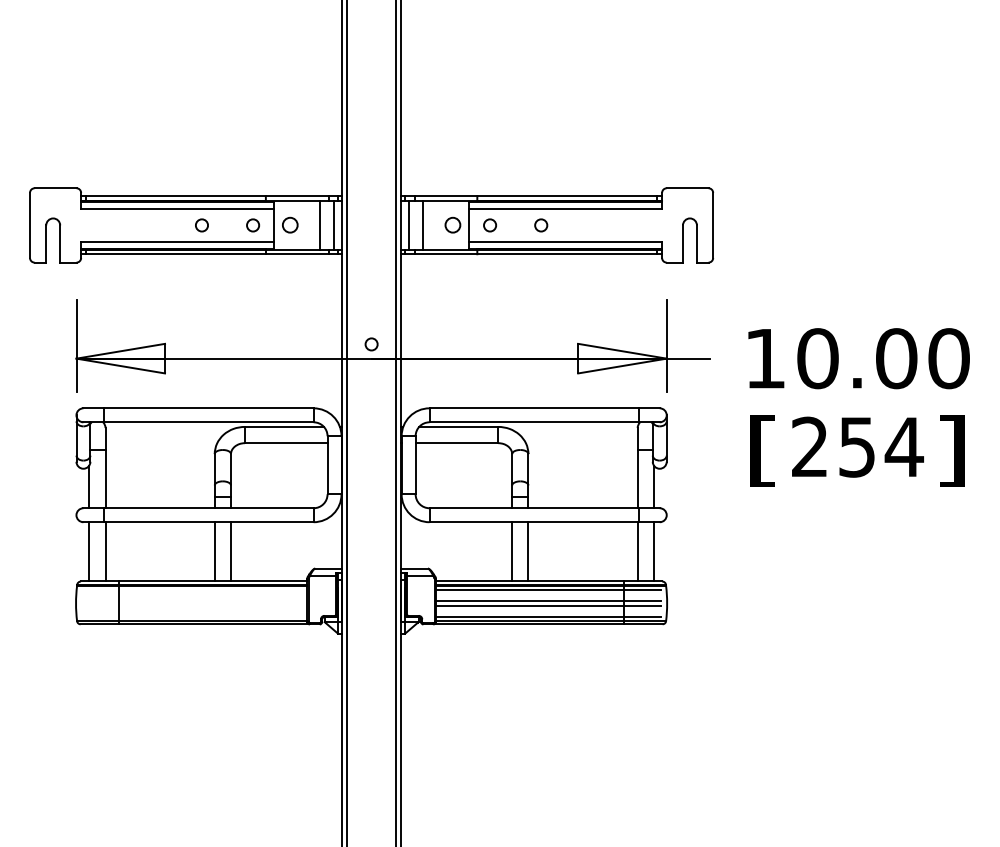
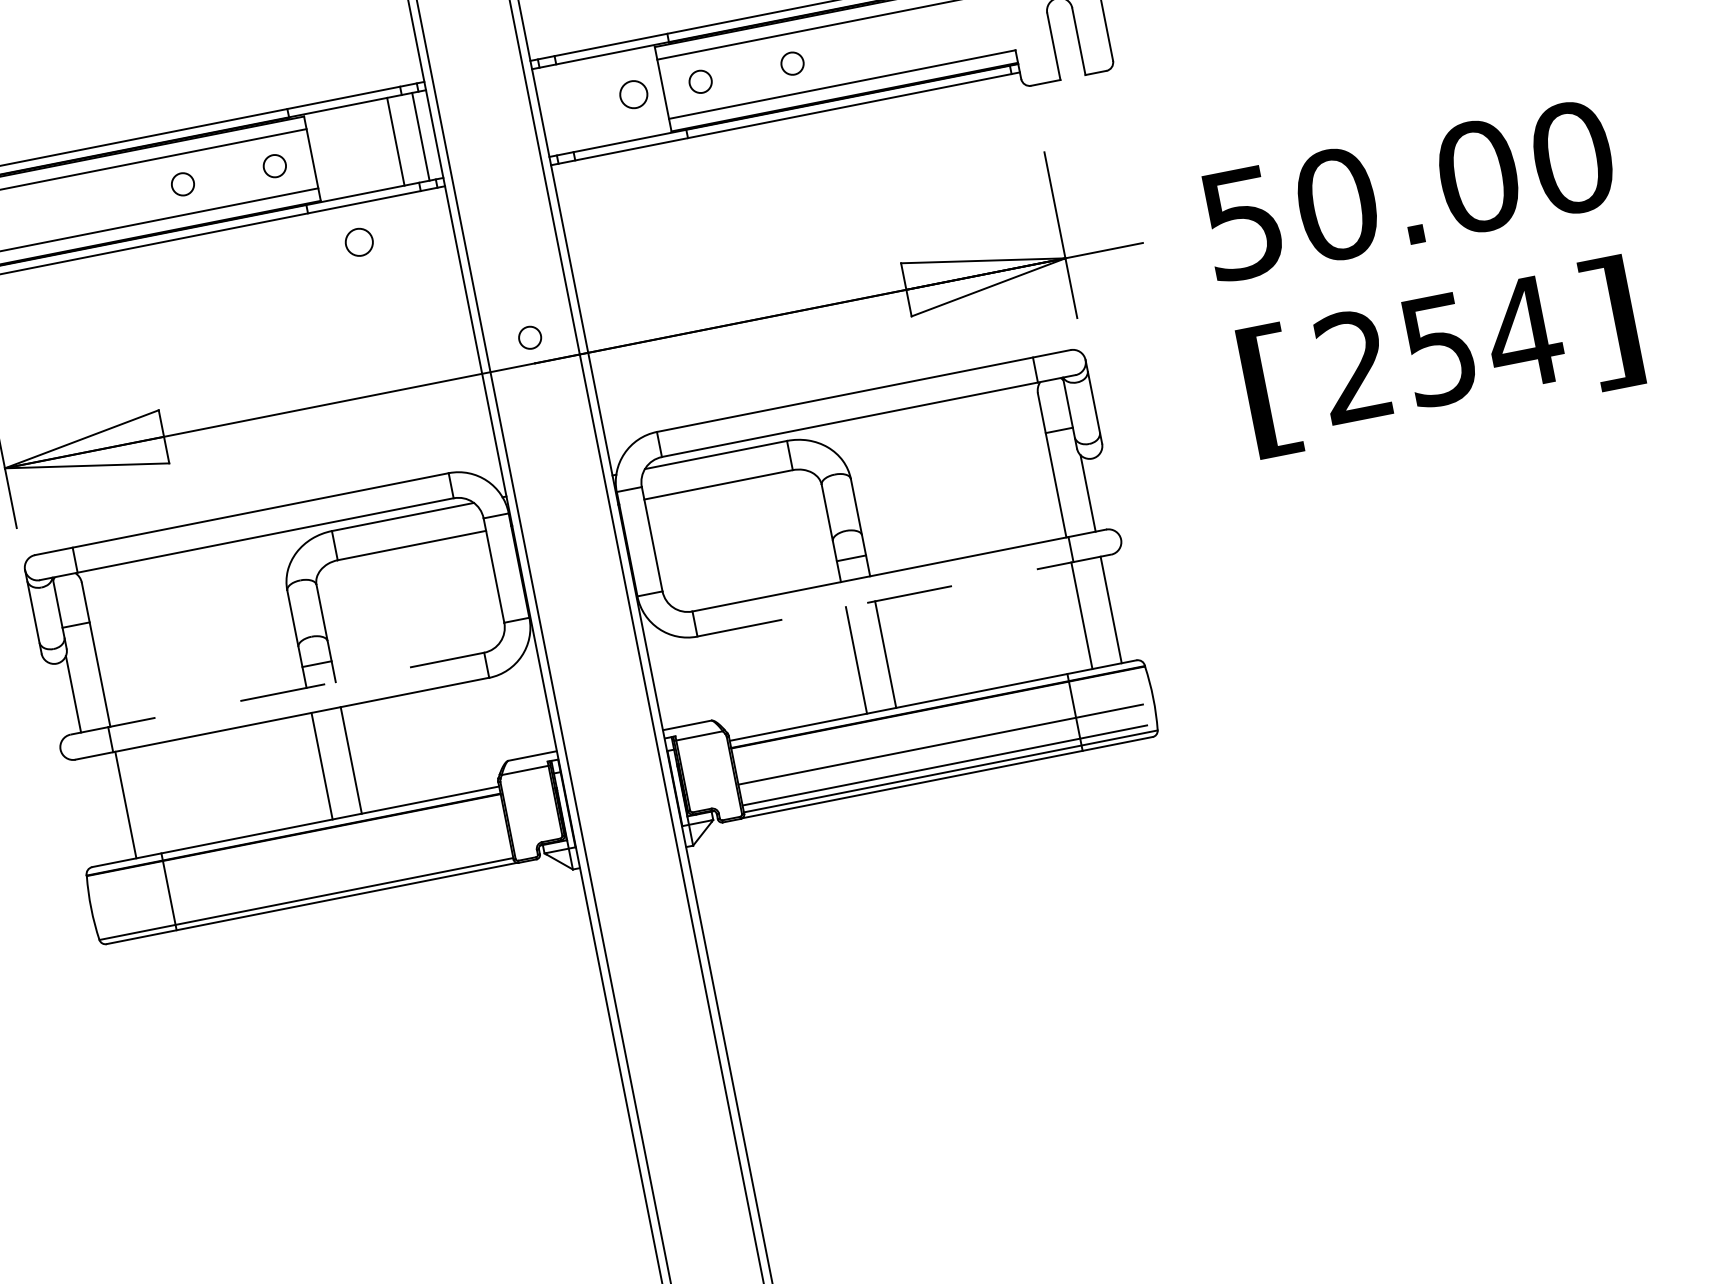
circle: (290, 224) -> (359, 240), moved
line: (408, 224) -> (553, 109), removed
line: (422, 224) -> (578, 104), removed
text: (764, 359) -> (1241, 225), 10.00 -> 50.00
line: (199, 508) -> (279, 693), solid -> dashed
line: (545, 522) -> (905, 595), solid -> dashed
line: (89, 551) -> (96, 810), removed
line: (547, 589) -> (933, 715), removed
line: (547, 601) -> (937, 737), removed

